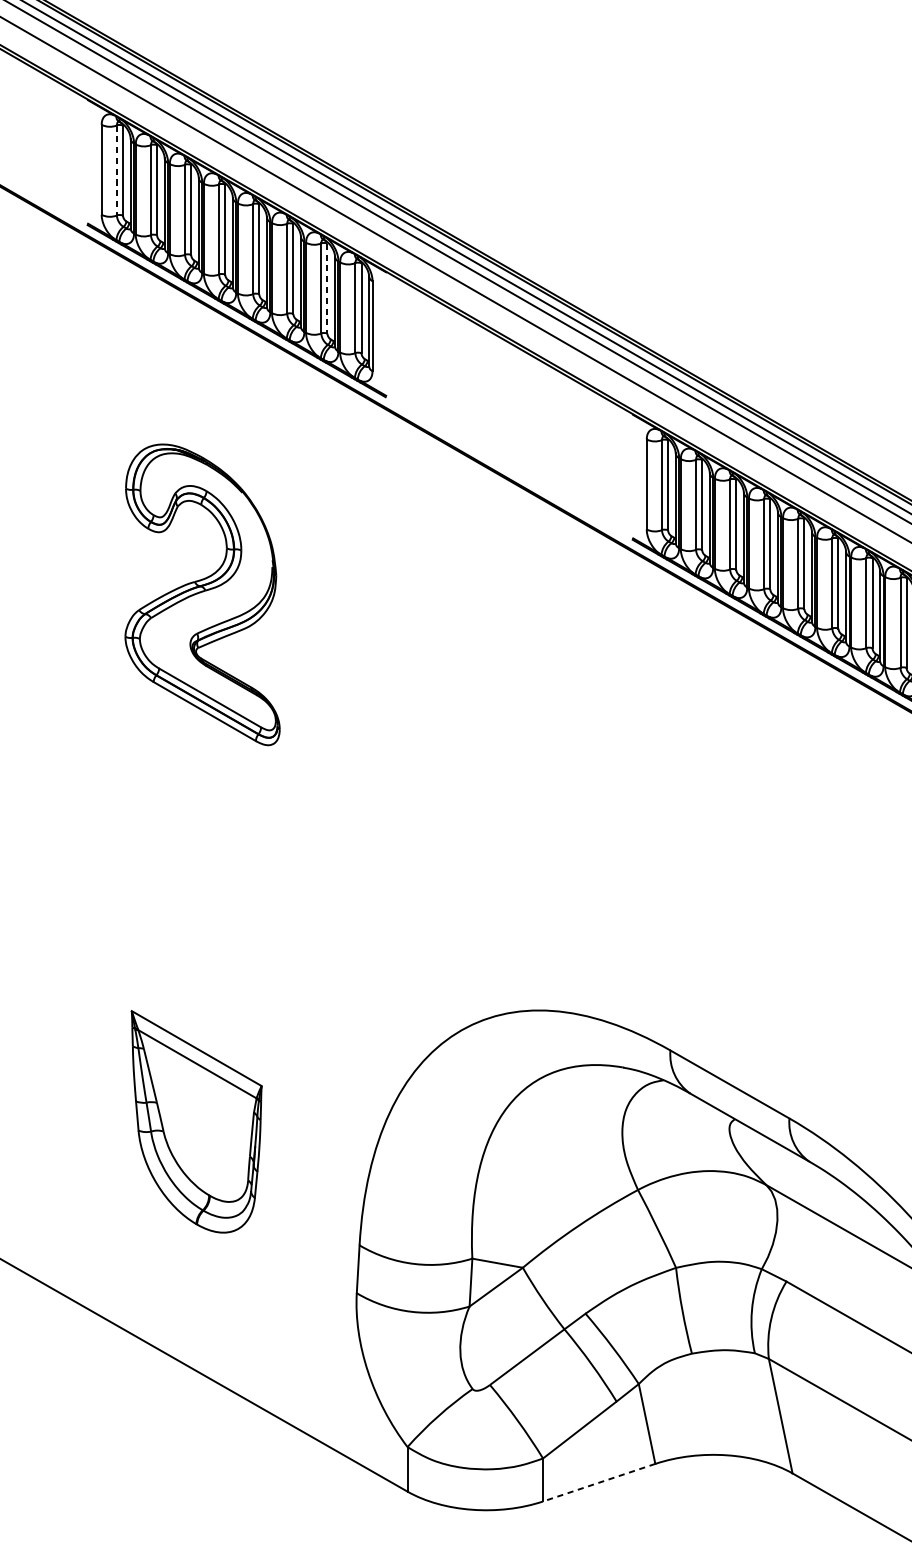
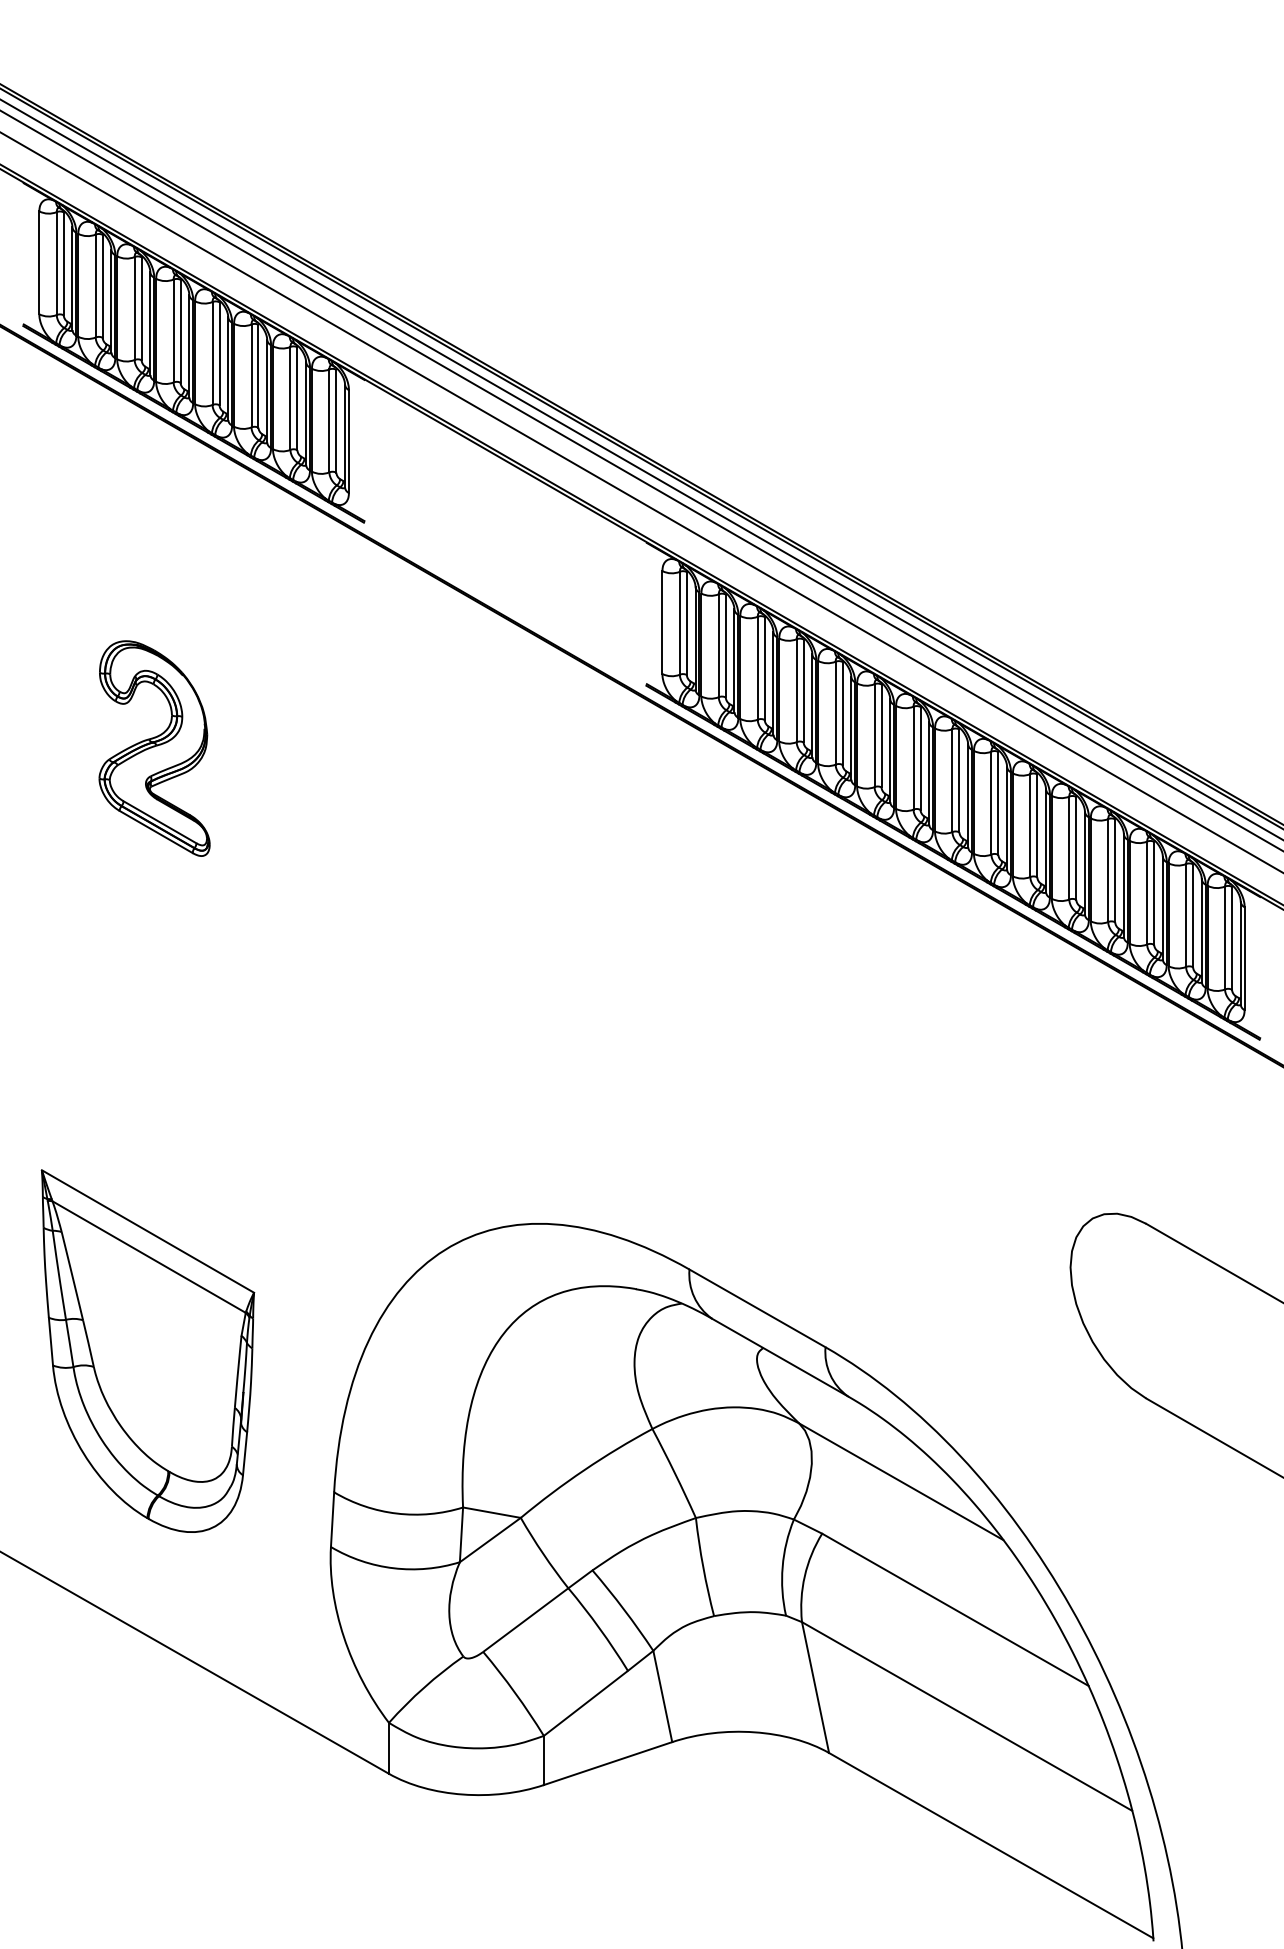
line: (116, 171) -> (56, 264), dashed -> solid
line: (327, 289) -> (297, 399), dashed -> solid
part: (202, 594) -> (154, 748), size x0.62
part: (196, 1121) -> (147, 1350), size x1.43
line: (599, 1482) -> (608, 1763), dashed -> solid

